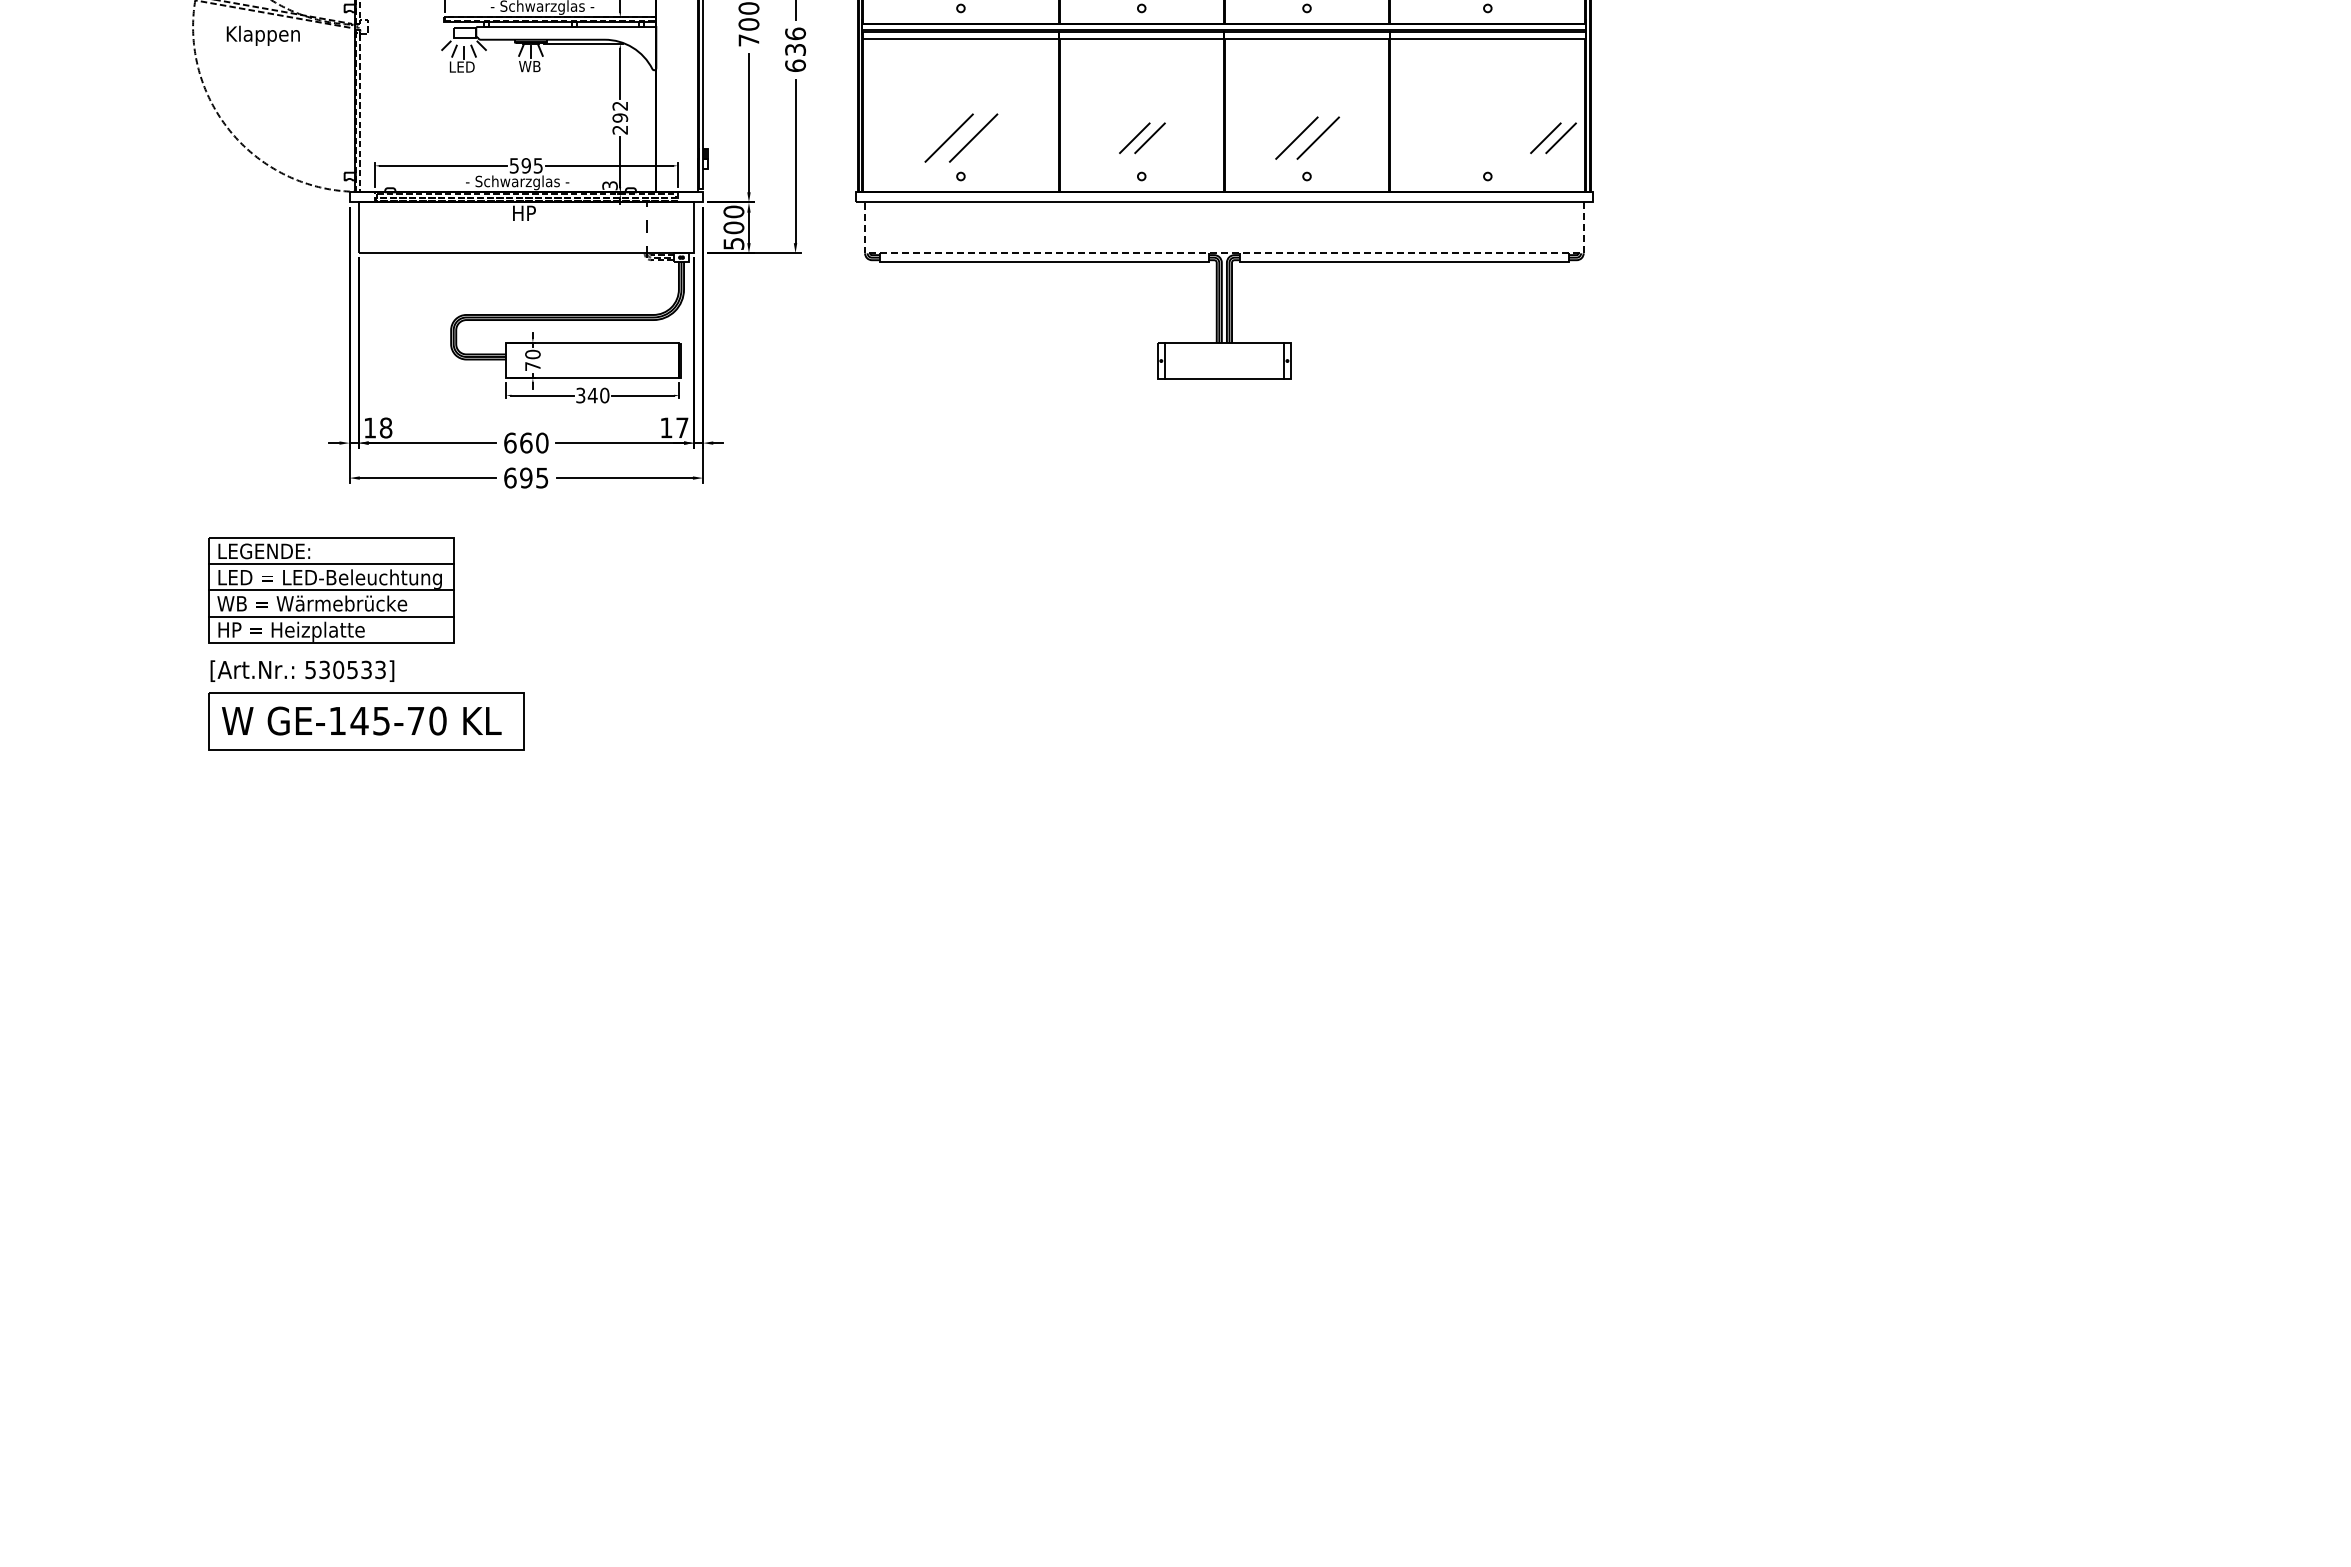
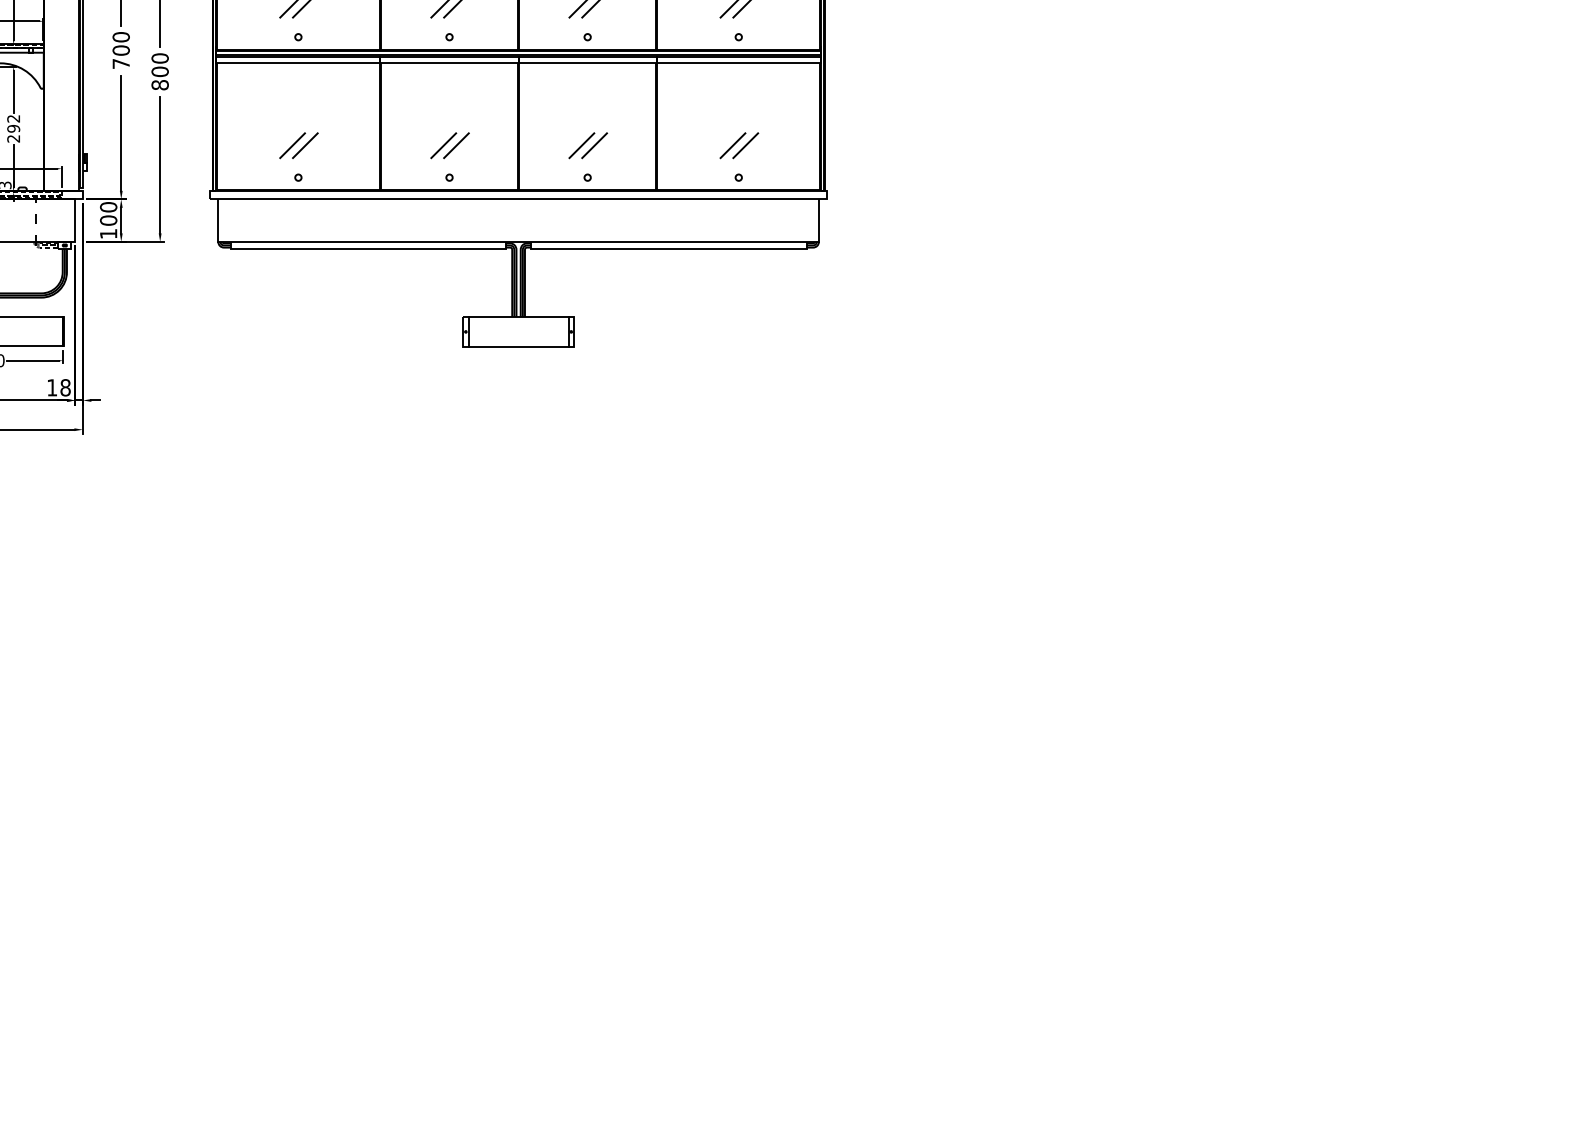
text: (795, 49) -> (160, 71), 636 -> 800
part: (961, 138) -> (298, 145), size x0.62
part: (1307, 138) -> (588, 145), size x0.71
part: (1553, 138) -> (739, 145), moved
text: (733, 243) -> (108, 233), 500 -> 100
line: (1224, 253) -> (518, 242), dashed -> solid
text: (682, 427) -> (65, 387), 17 -> 18

